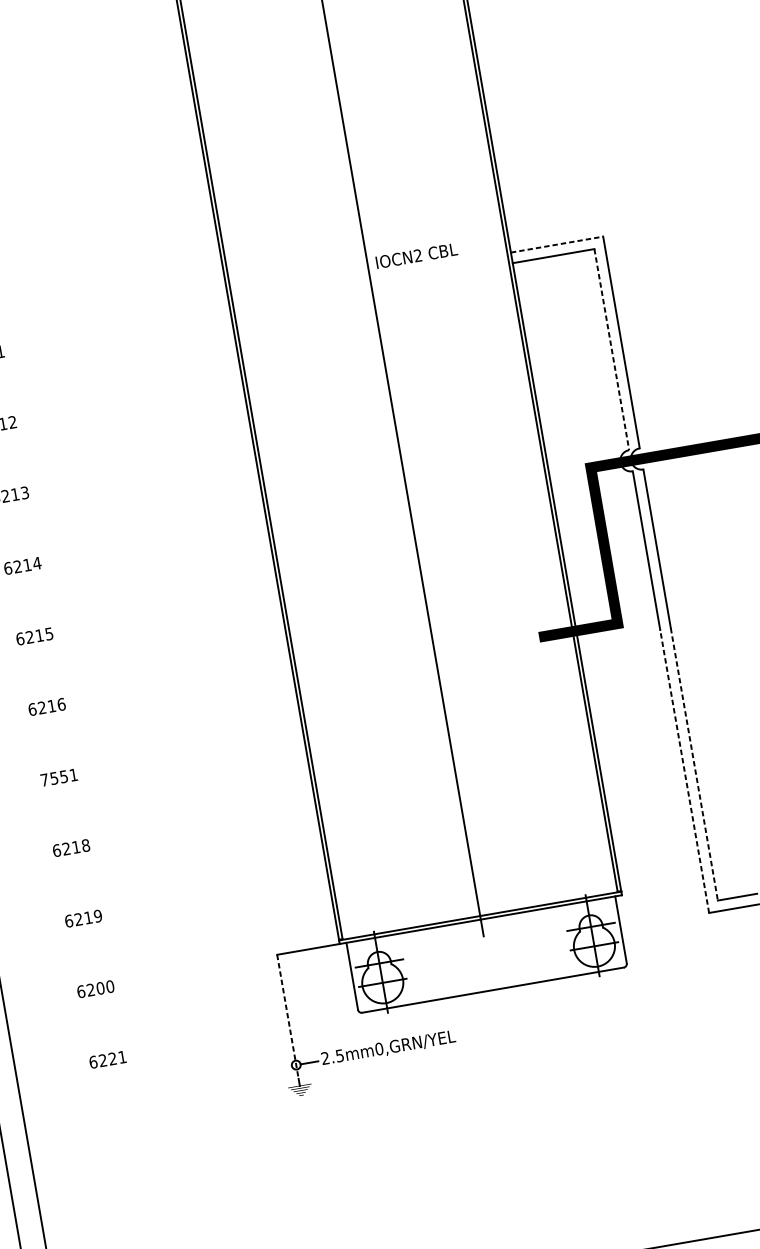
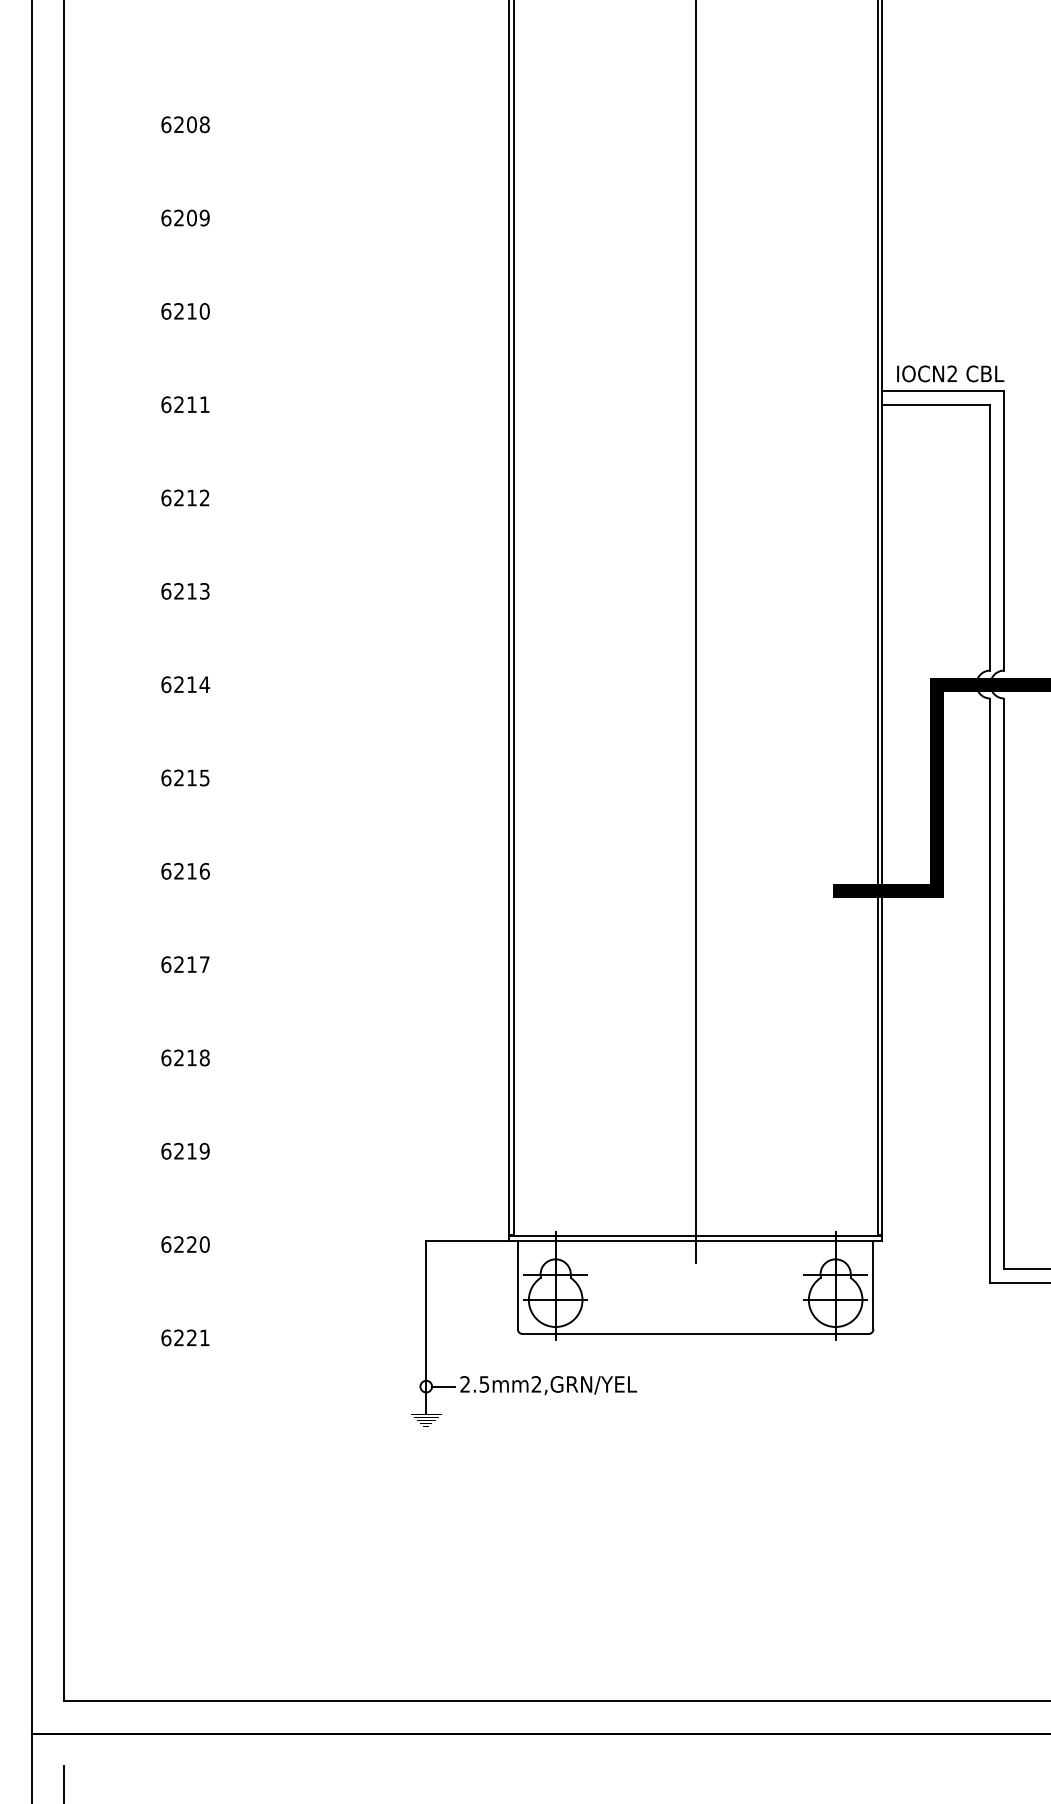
line: (557, 244) -> (943, 390), dashed -> solid
text: (416, 255) -> (950, 373), moved
line: (612, 350) -> (990, 538), dashed -> solid
line: (694, 765) -> (1004, 1089), dashed -> solid
line: (684, 771) -> (990, 1095), dashed -> solid
text: (59, 777) -> (185, 964), 7551 -> 6217
text: (100, 988) -> (191, 1244), 6200 -> 6220
line: (288, 1017) -> (426, 1323), dashed -> solid
text: (379, 1049) -> (536, 1384), 2.5mm0,GRN/YEL -> 2.5mm2,GRN/YEL

